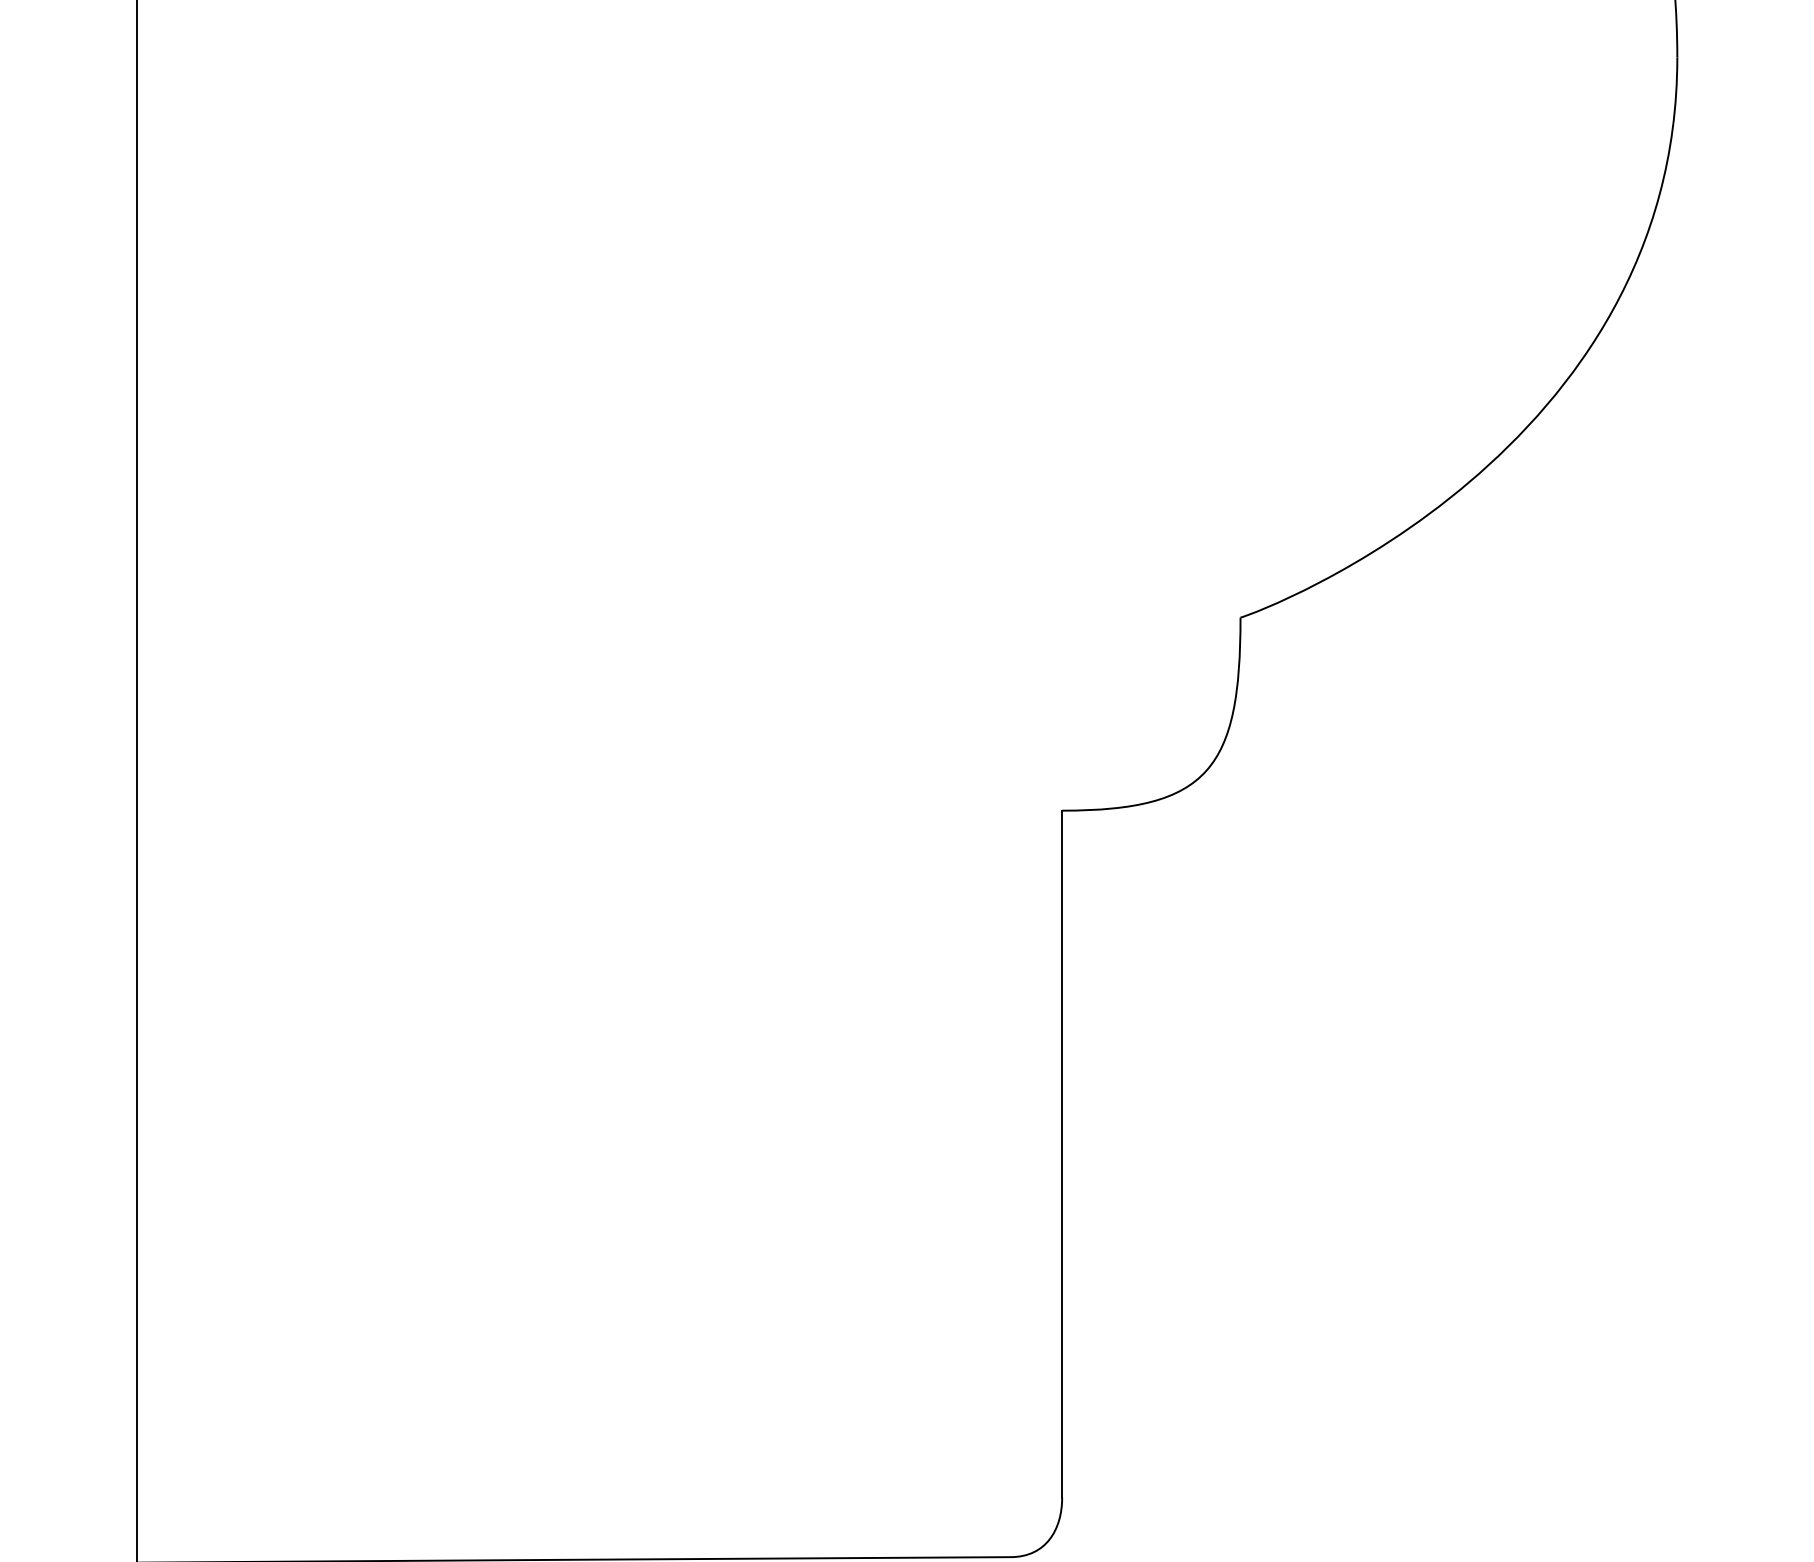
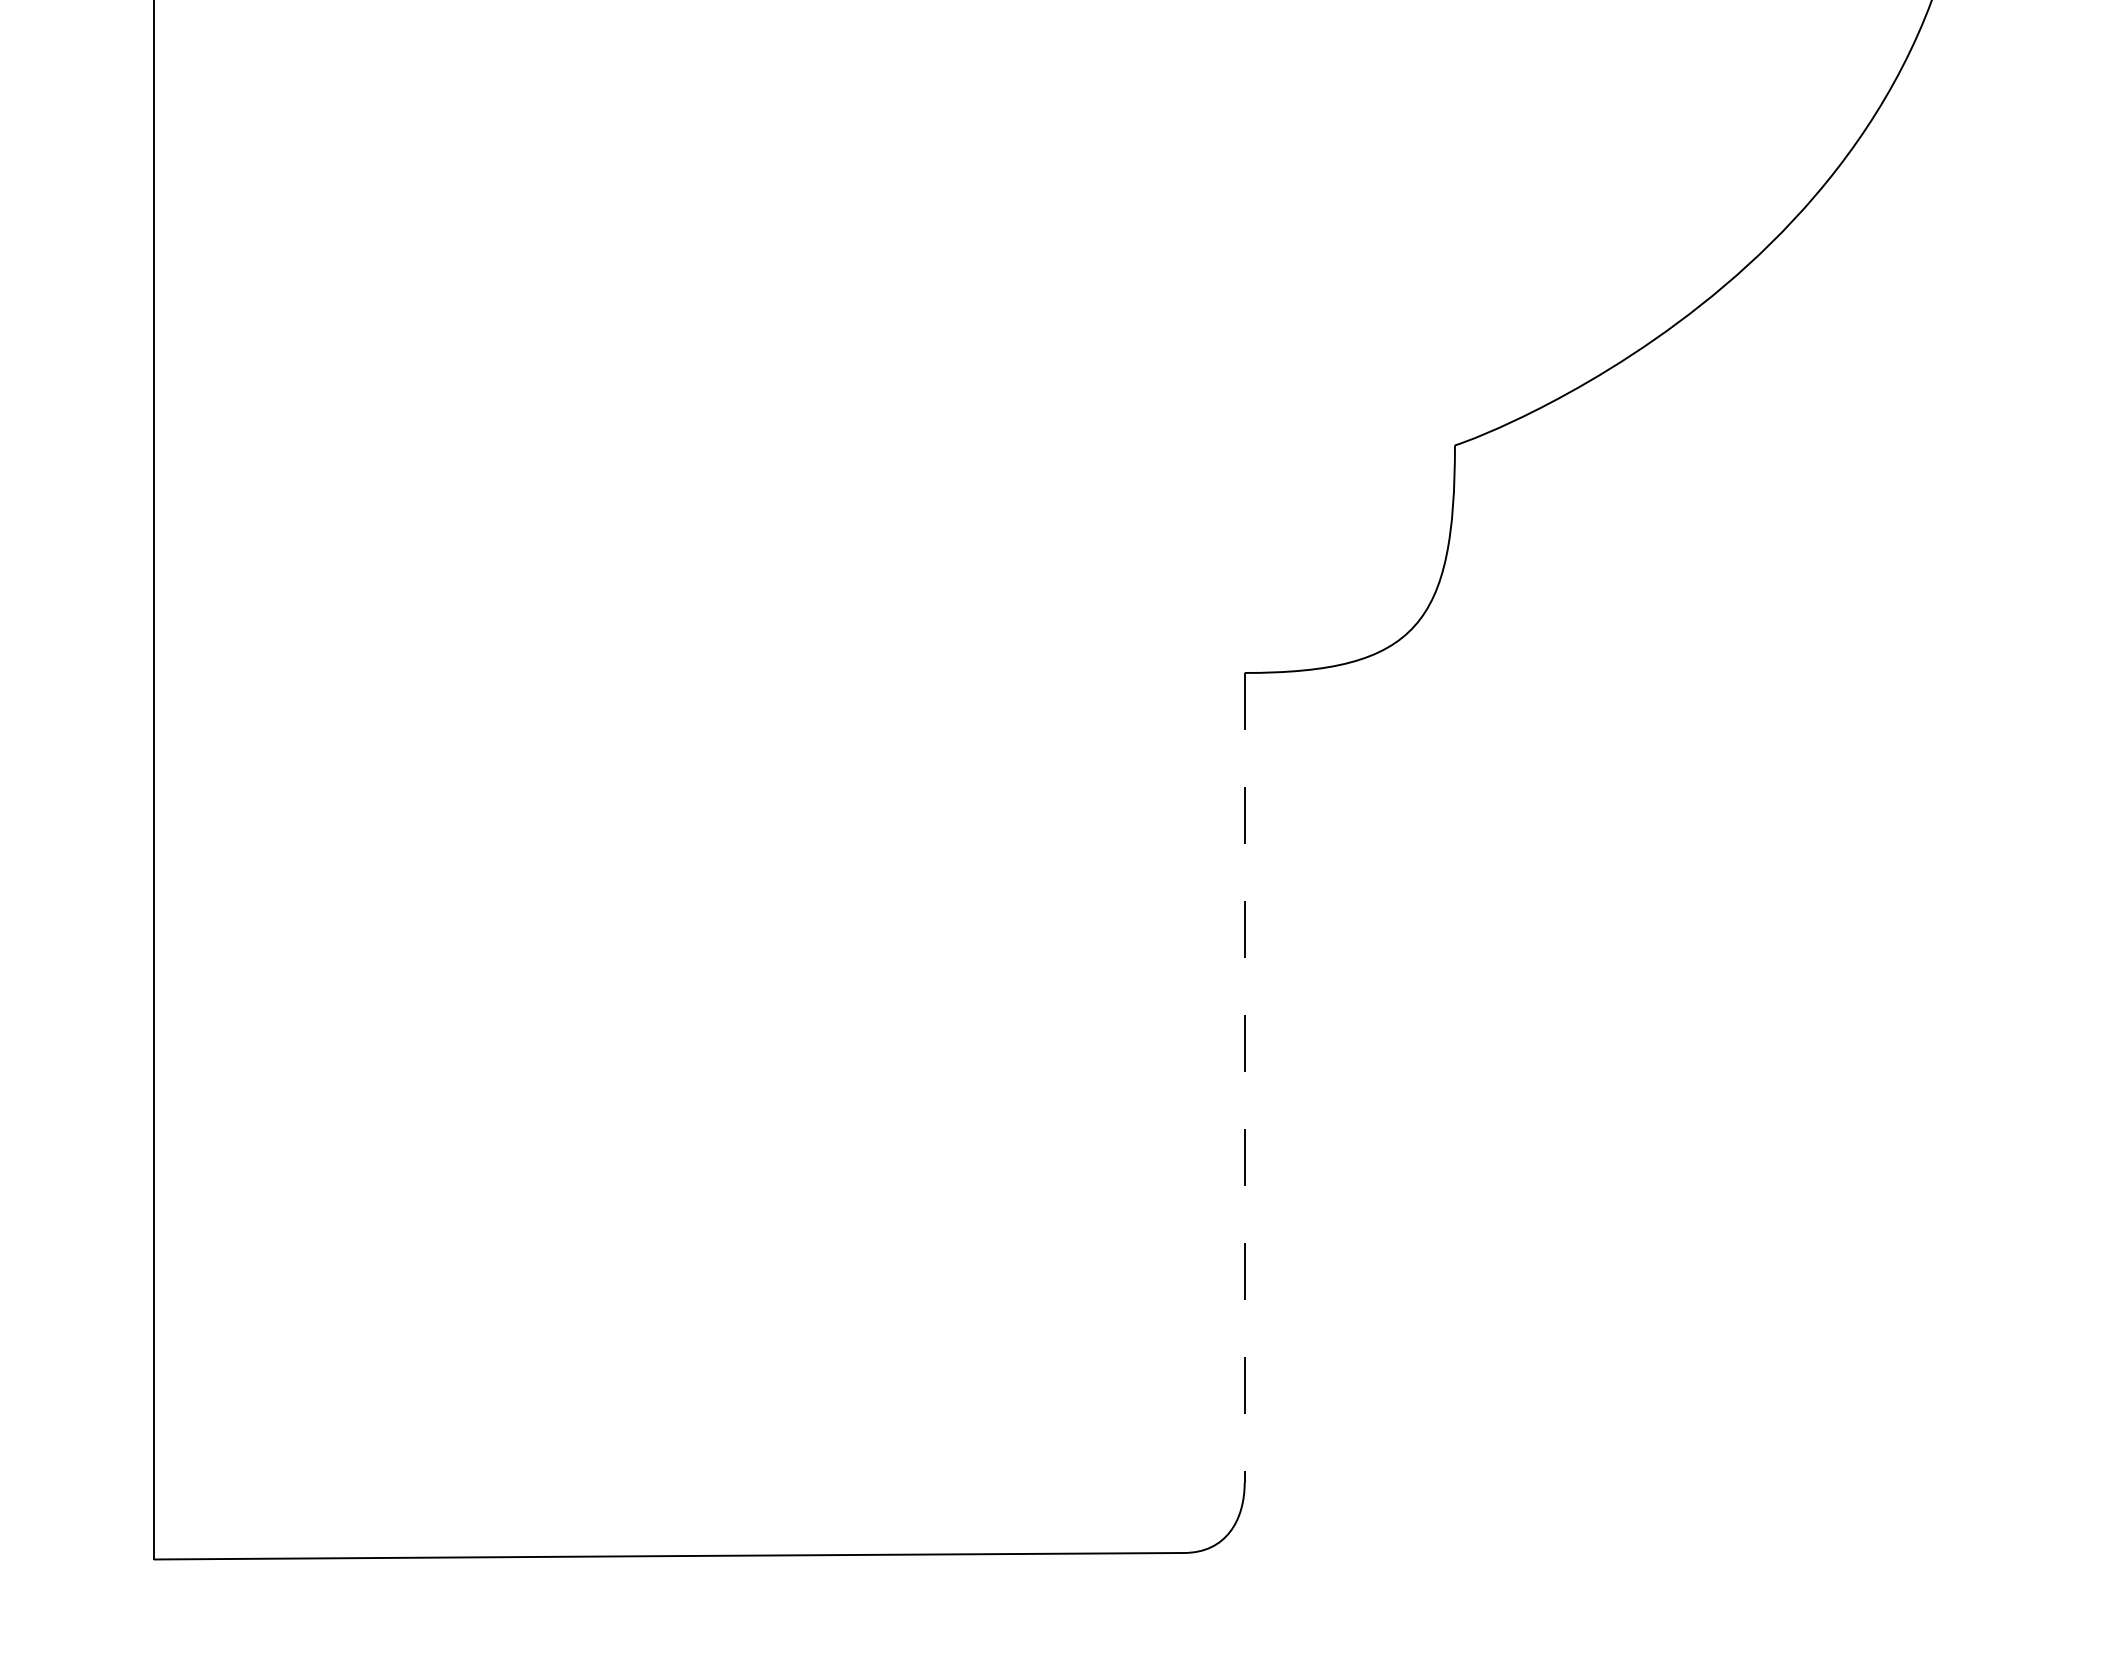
line: (1062, 1154) -> (1245, 1078), solid -> dashed

